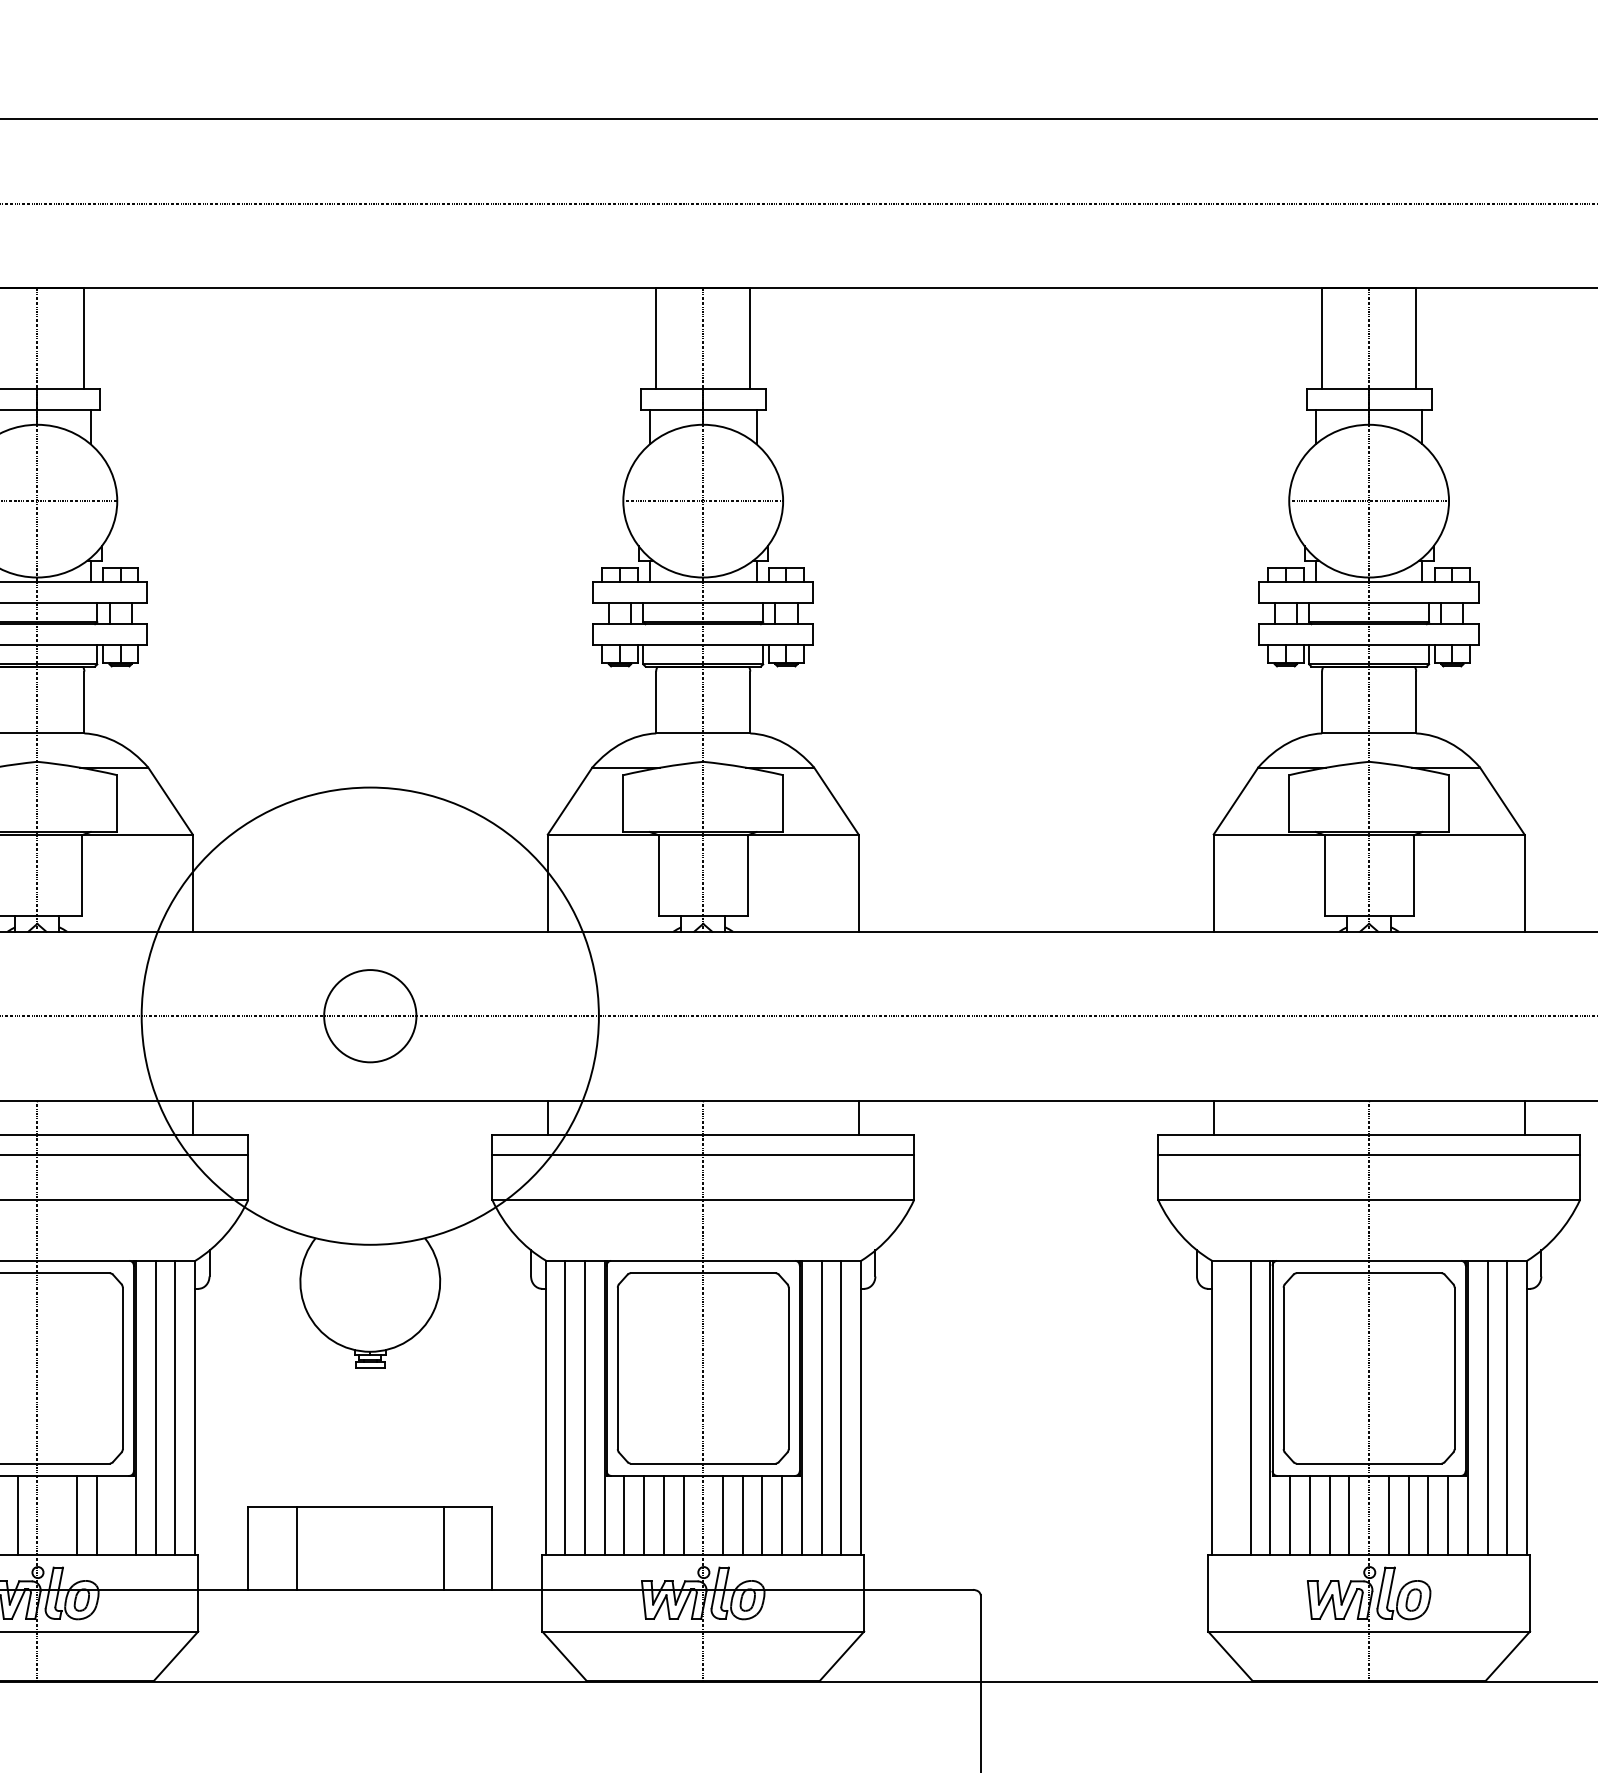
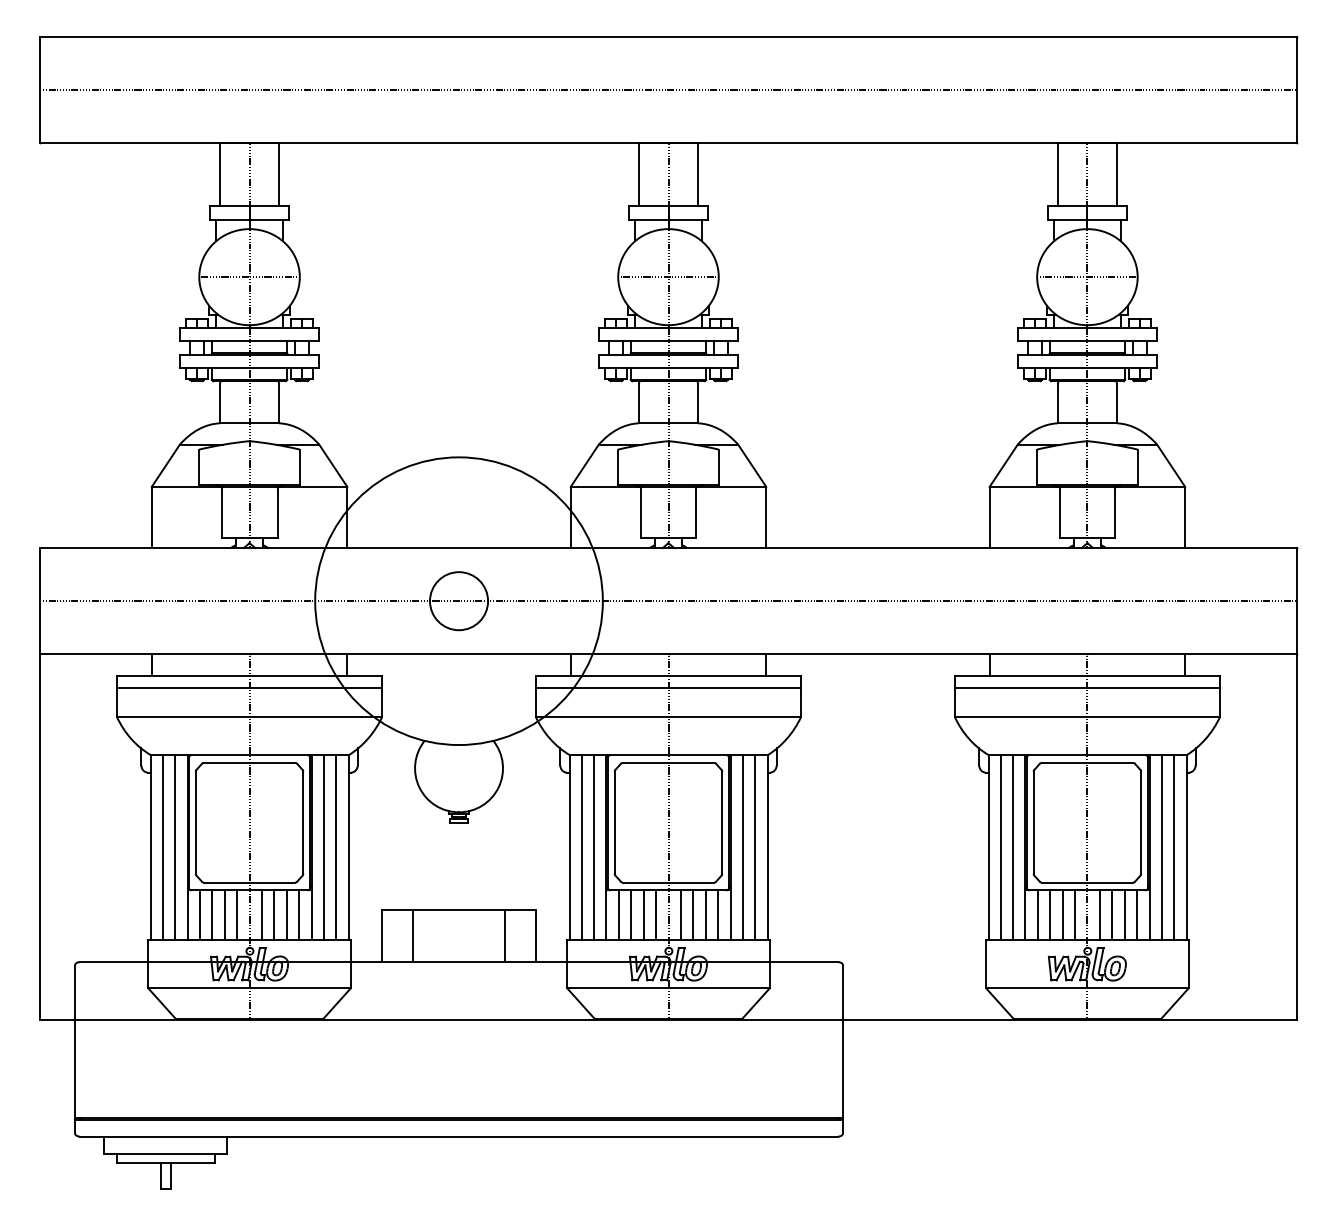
line: (1230, 1407) -> (1000, 847), added
line: (56, 1515) -> (261, 915), added
line: (116, 1515) -> (299, 915), added

